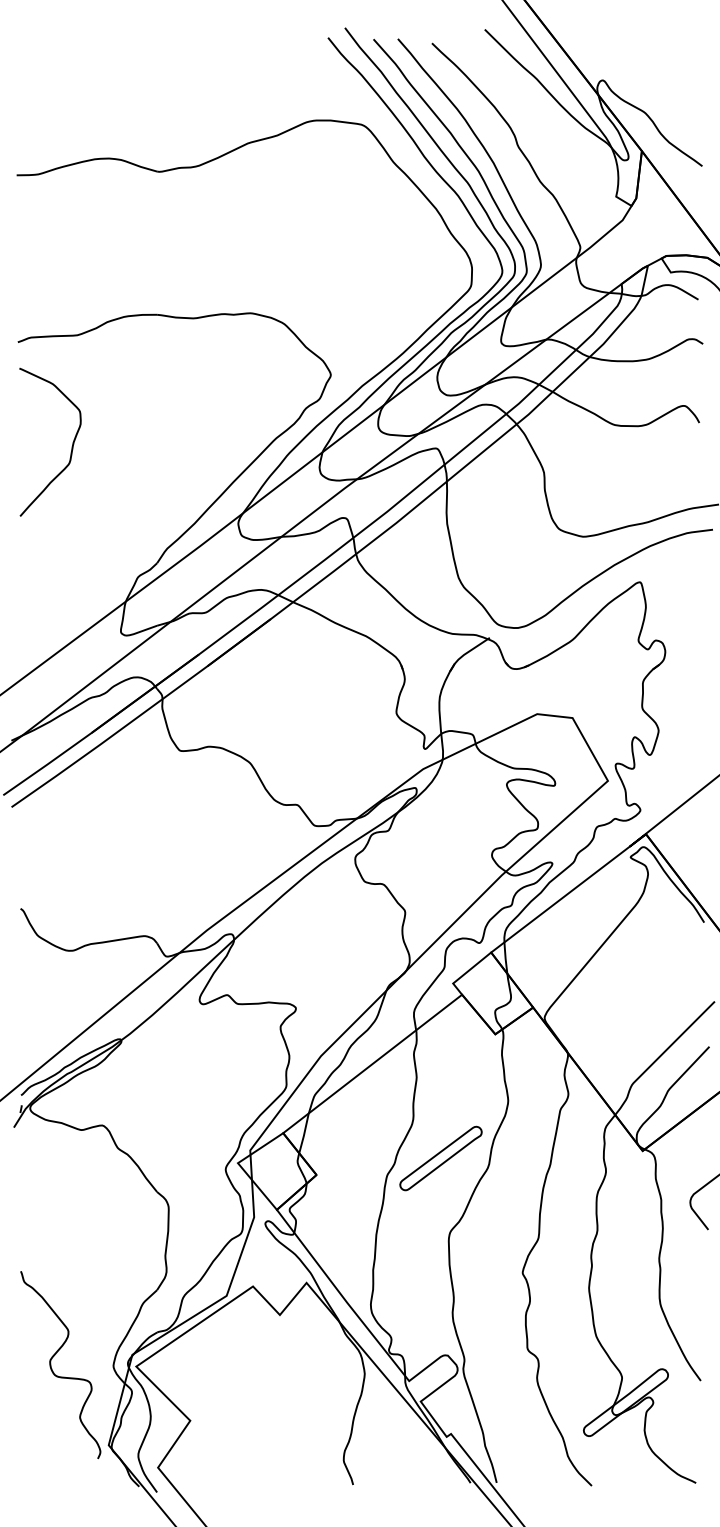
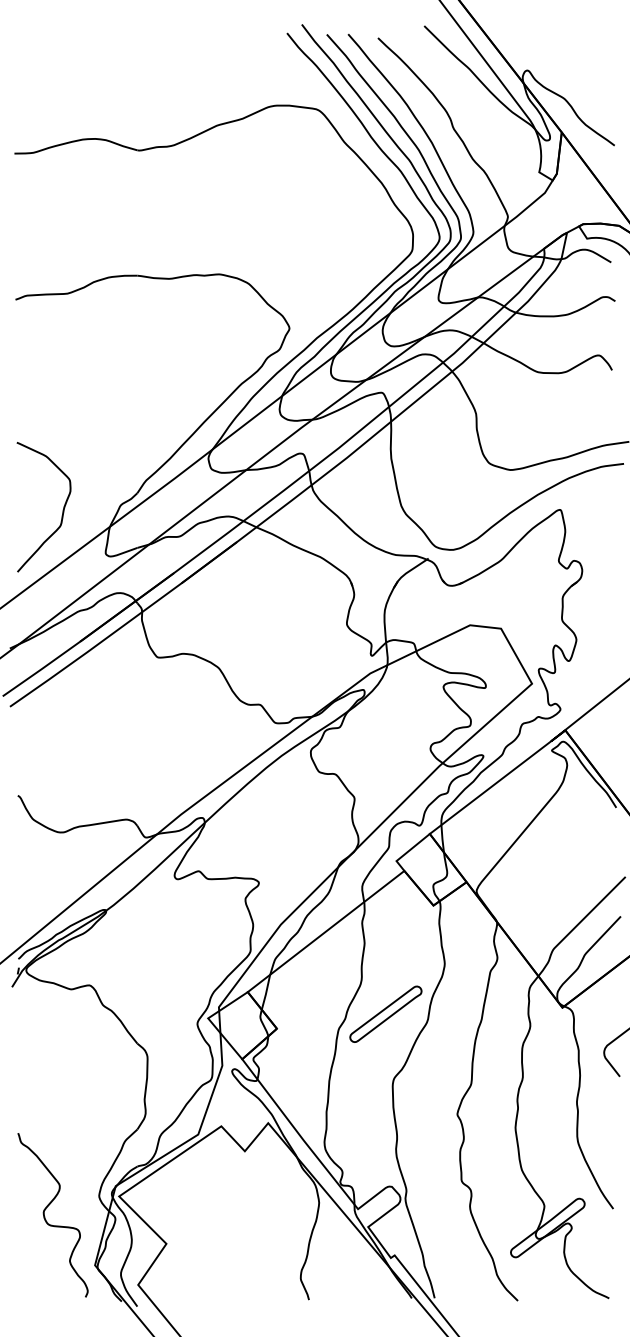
curve: (71, 446) -> (62, 510), moved
curve: (52, 1368) -> (45, 1218), moved

